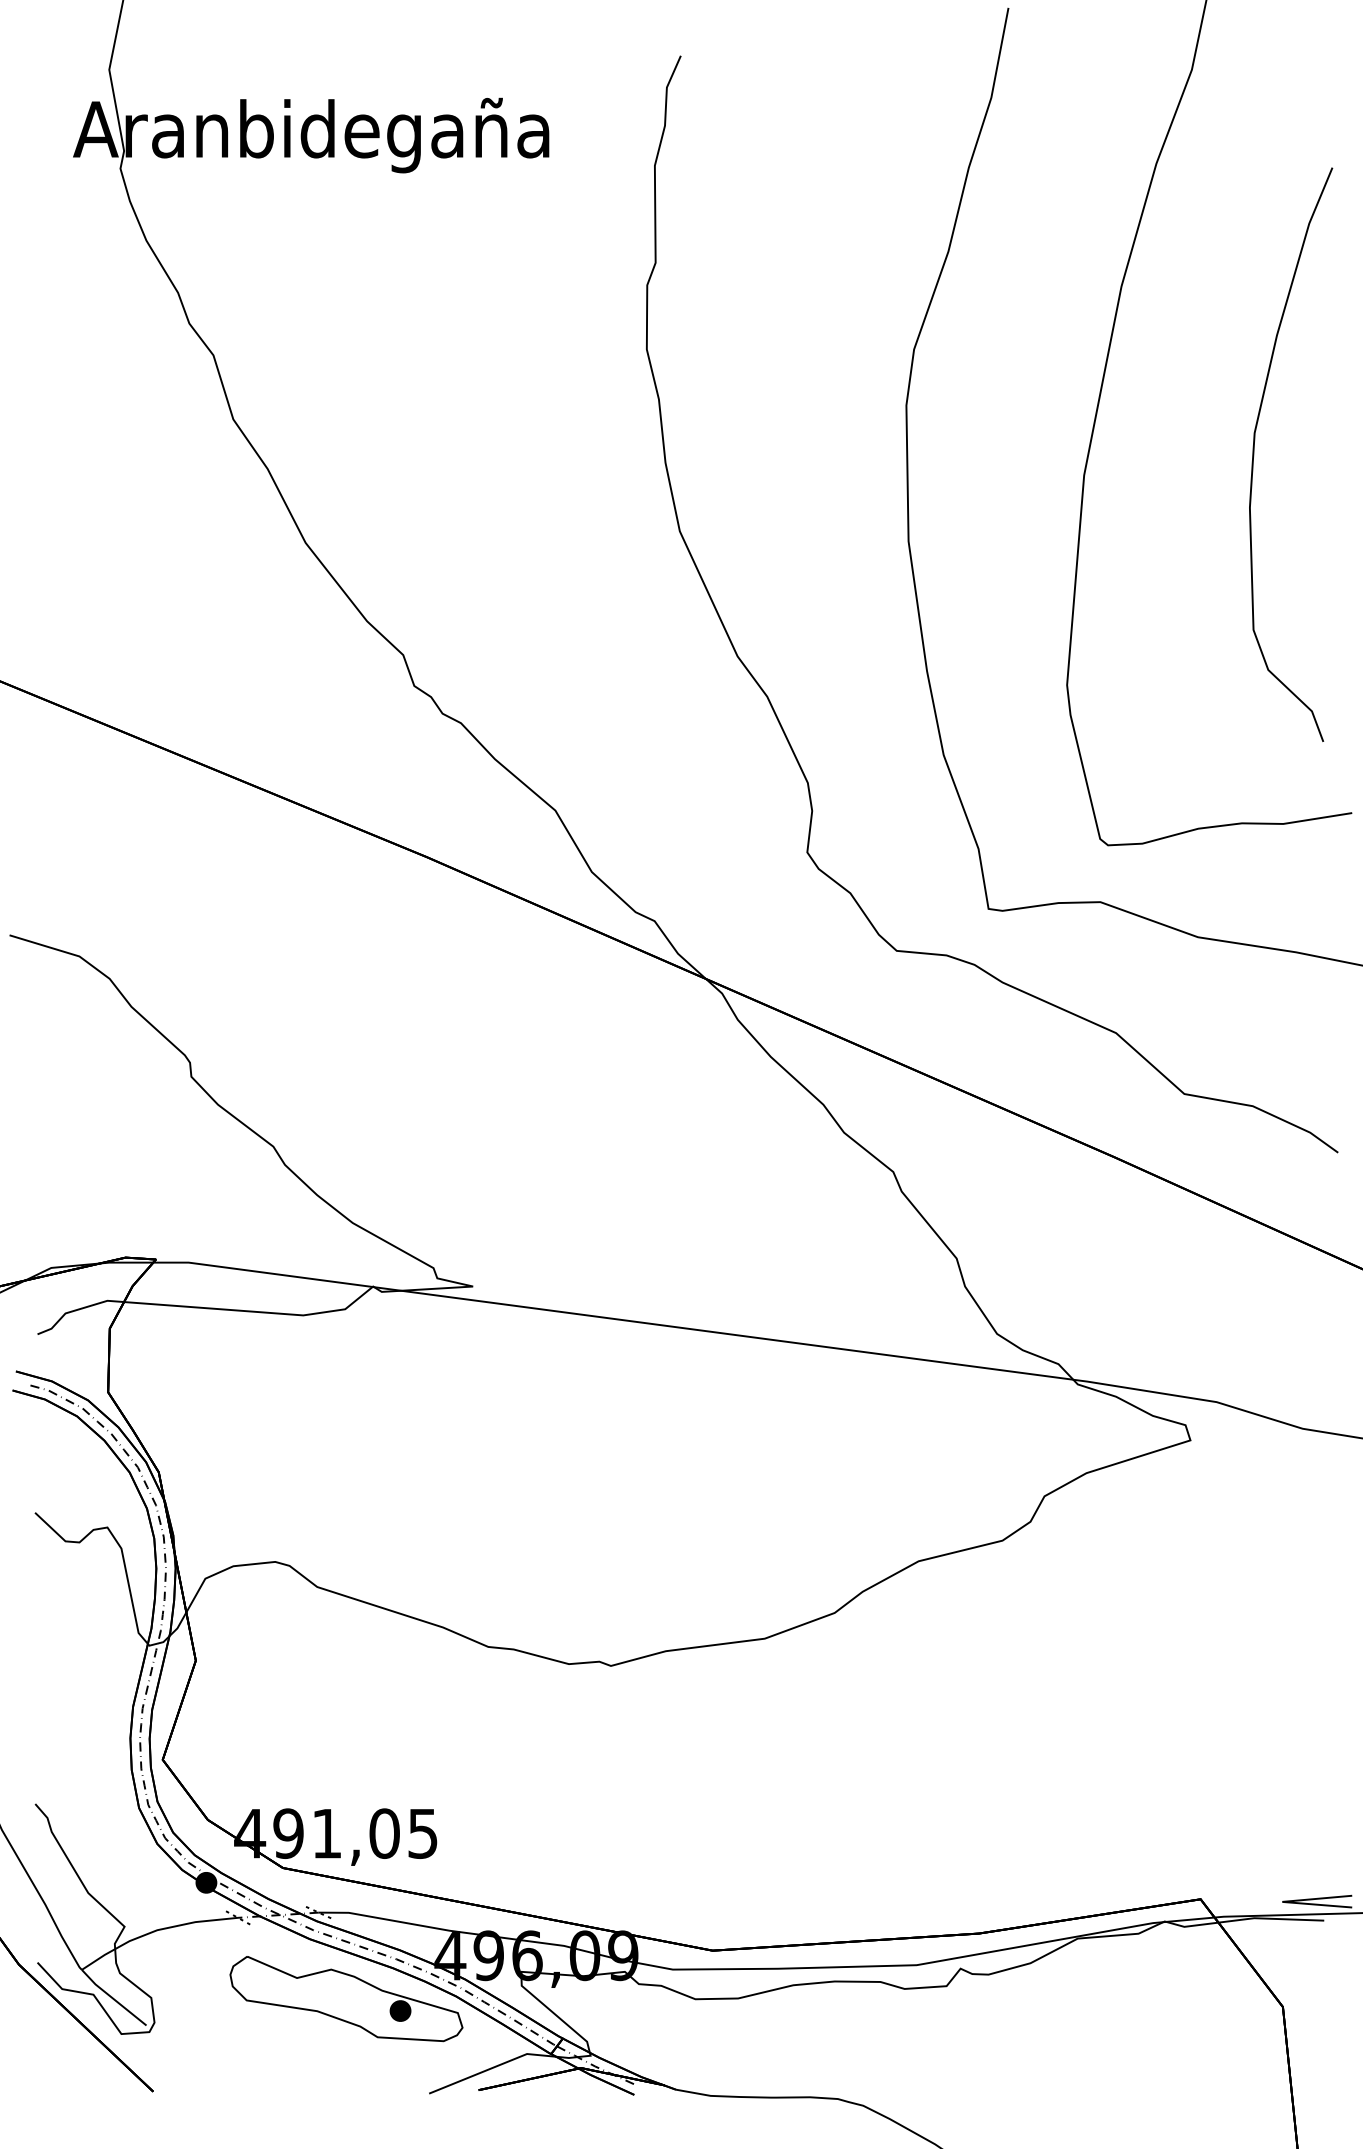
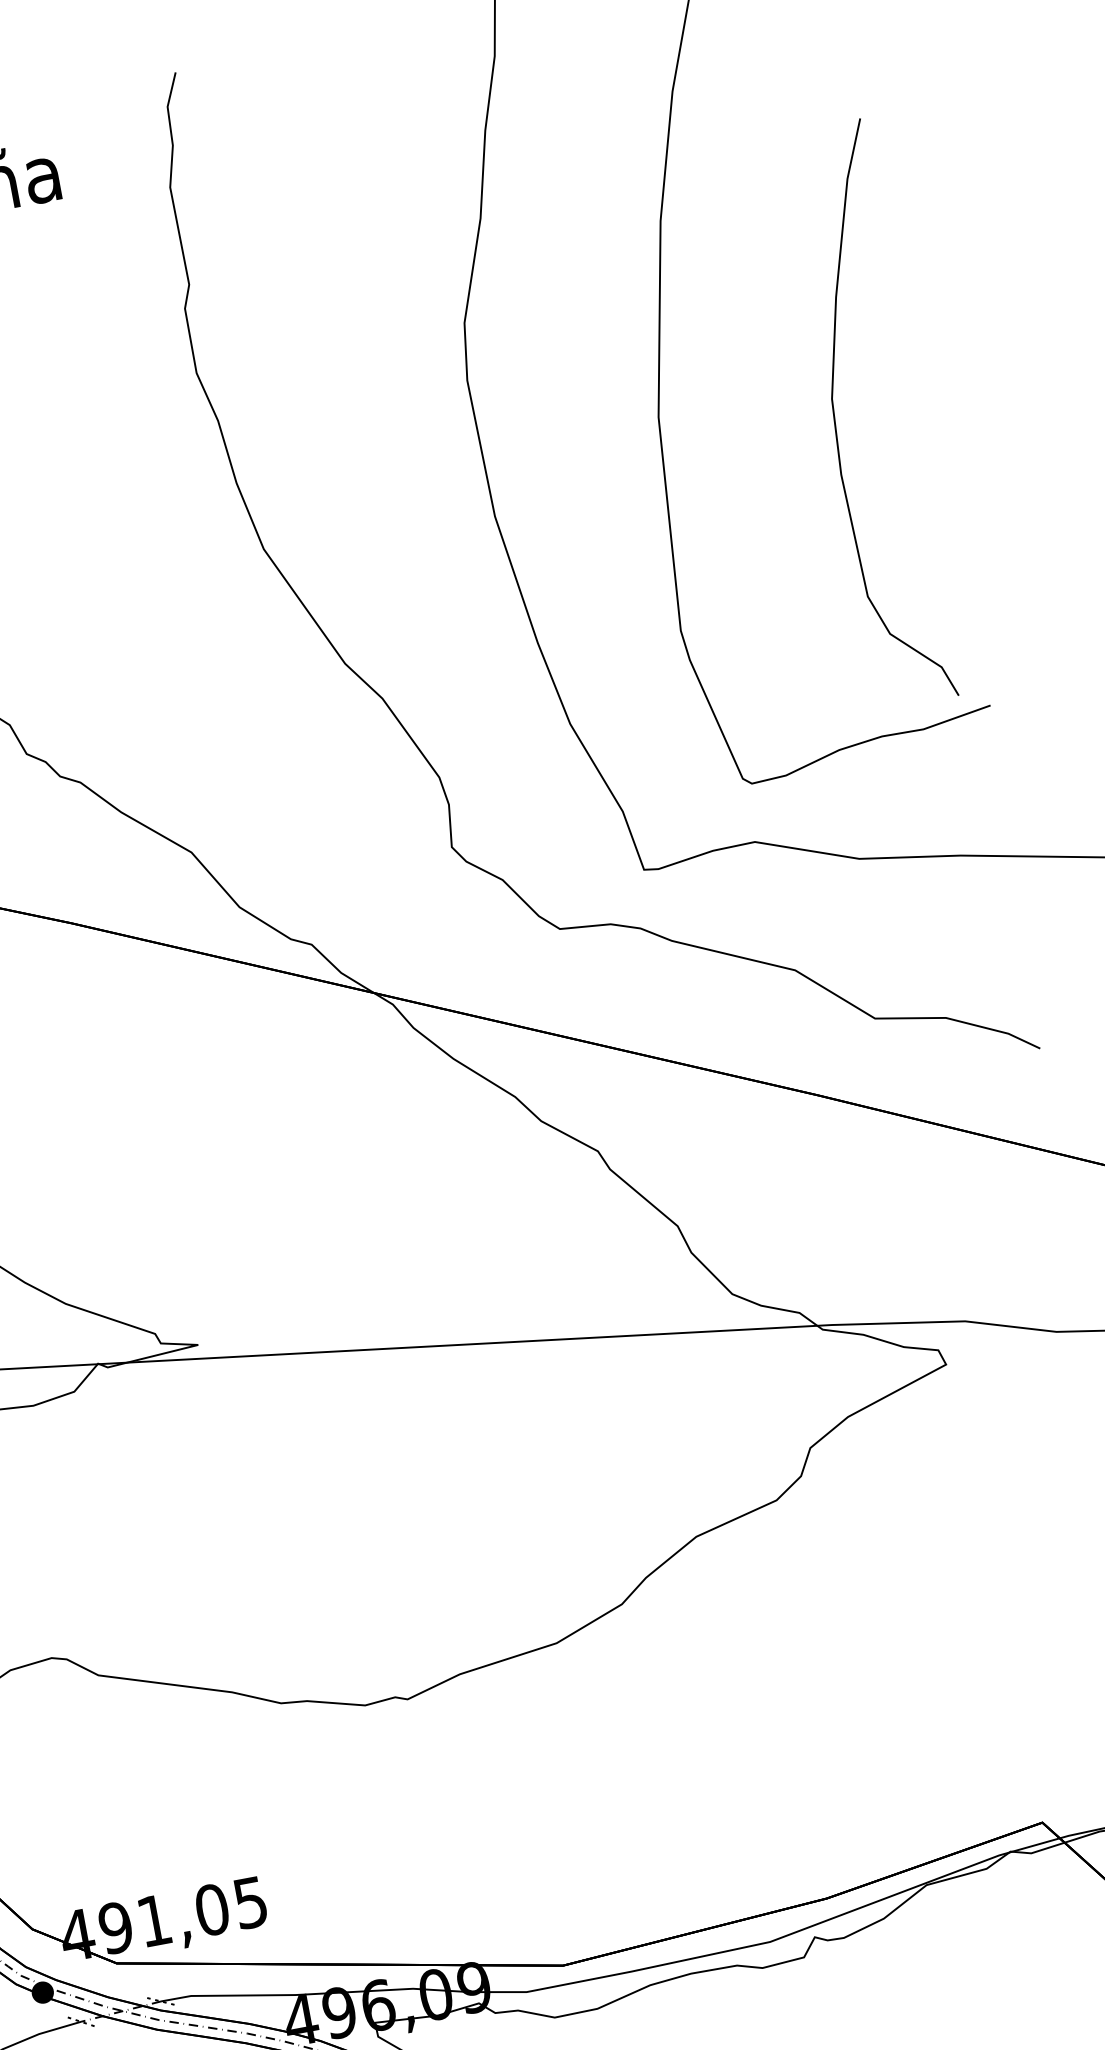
curve: (1254, 454) -> (835, 420), moved

